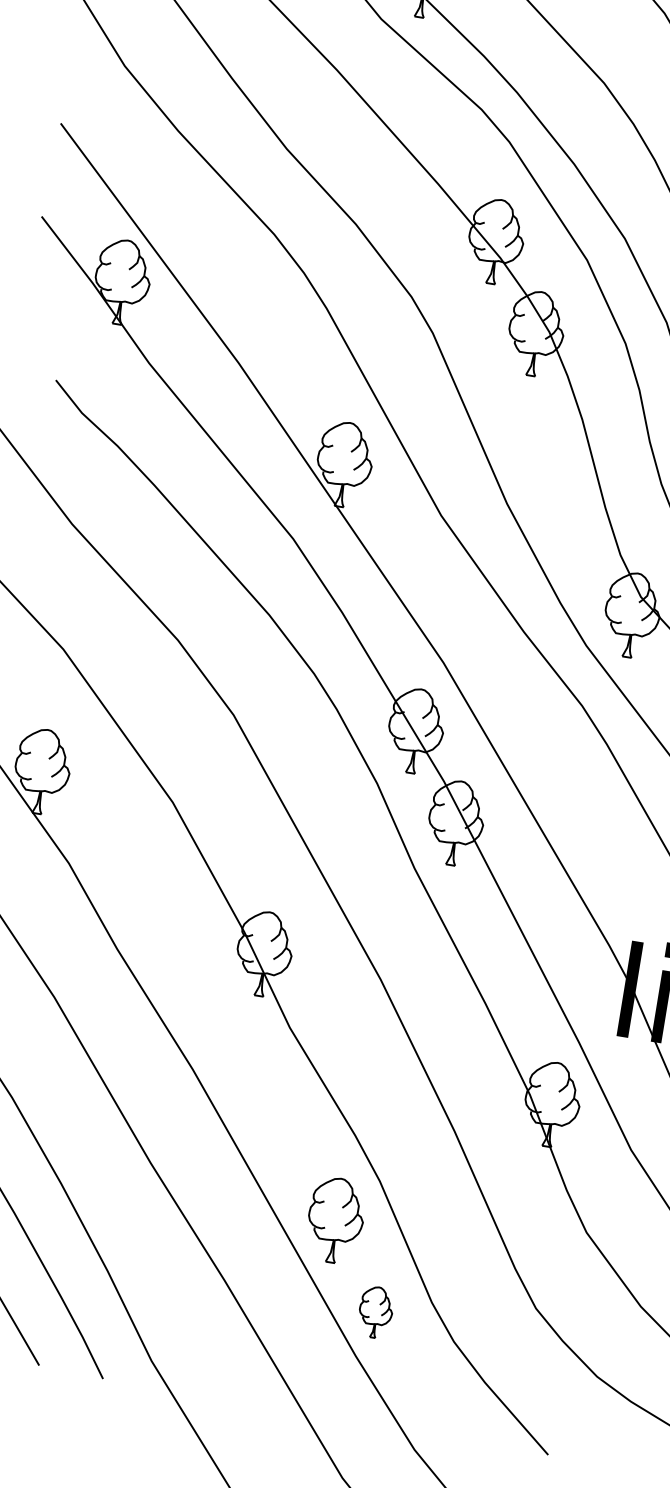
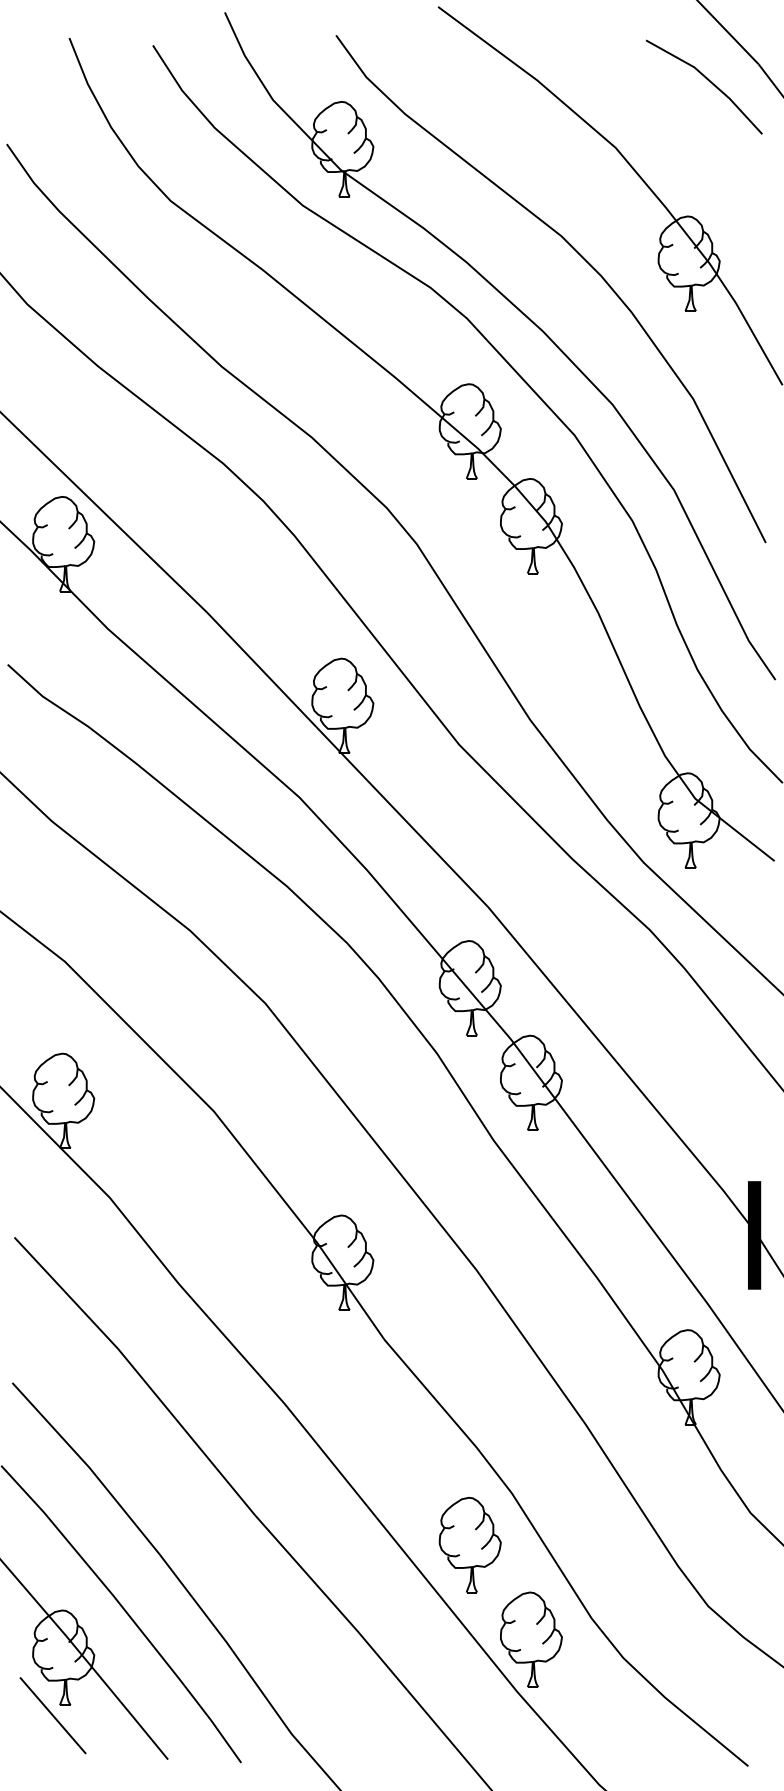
part: (375, 1312) -> (531, 1639), size x1.67

